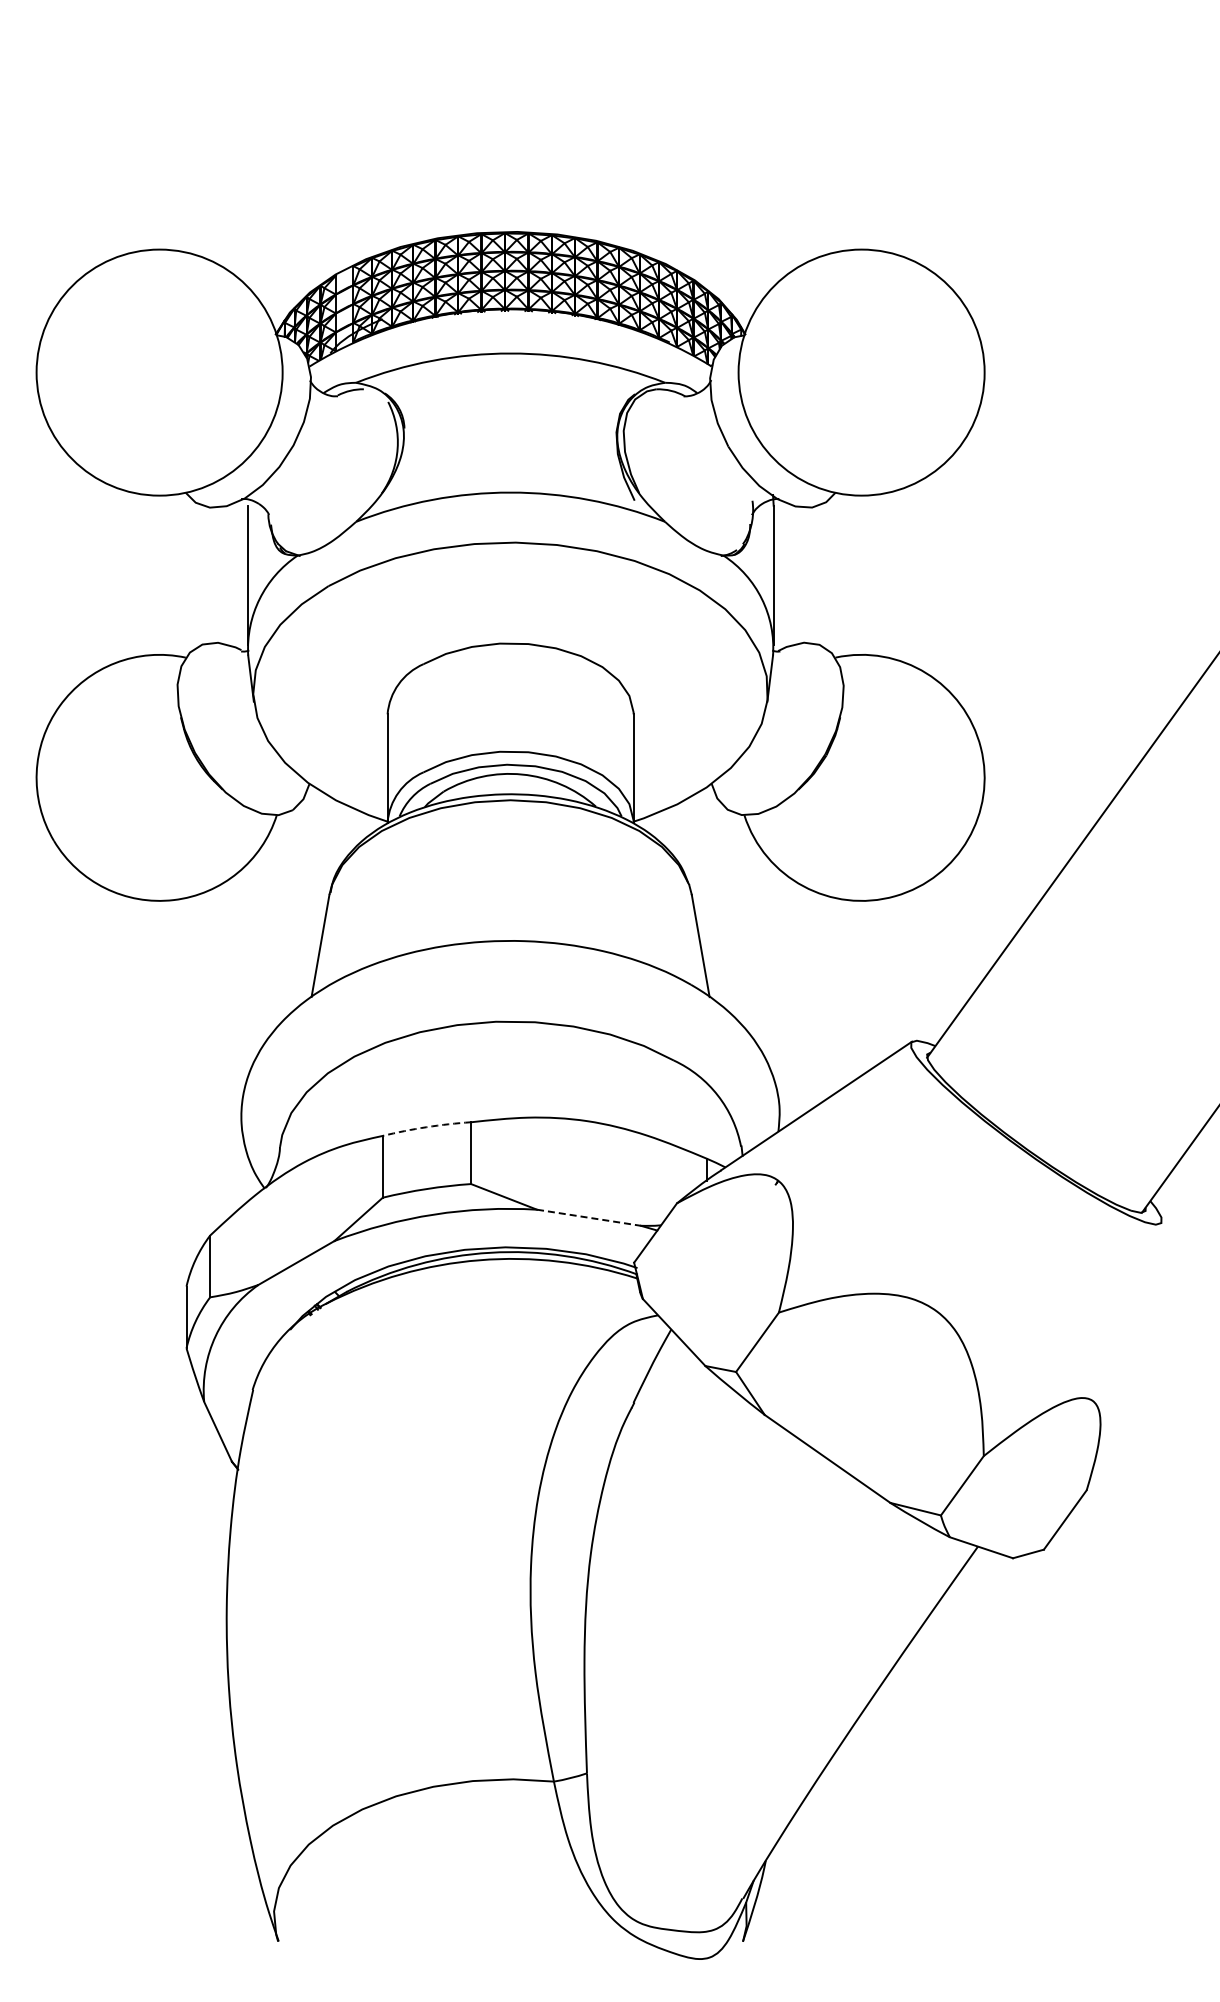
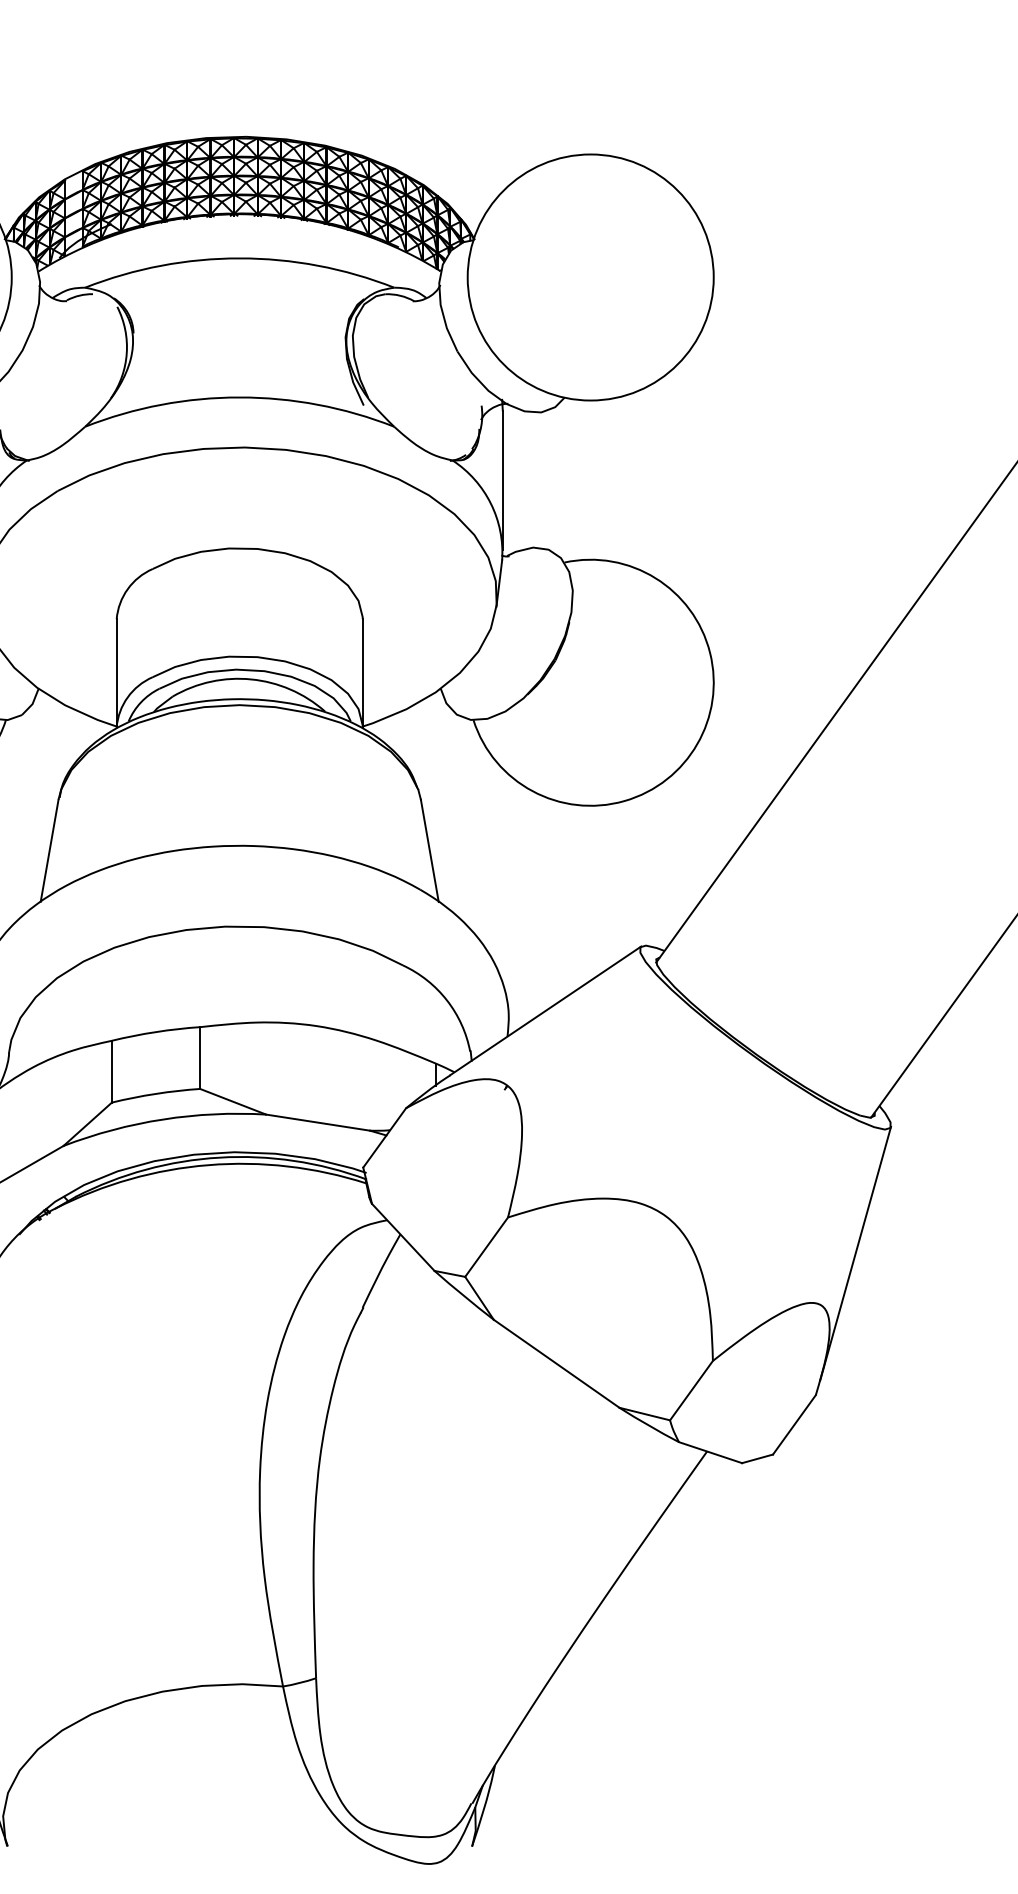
arc: (426, 1127) -> (155, 1032), dashed -> solid
line: (588, 1217) -> (317, 1122), dashed -> solid
line: (1126, 1348) -> (855, 1253), added

